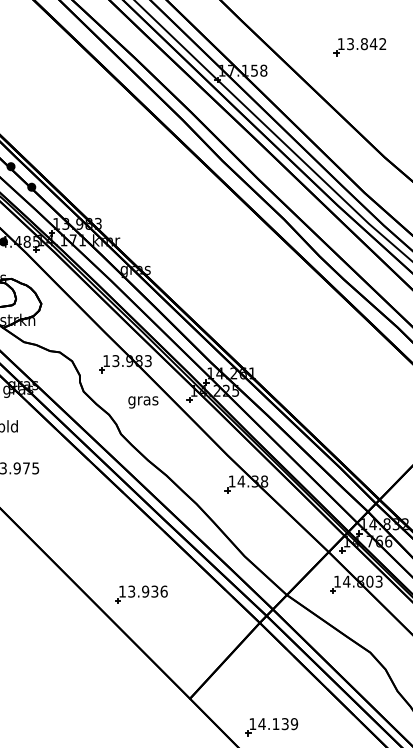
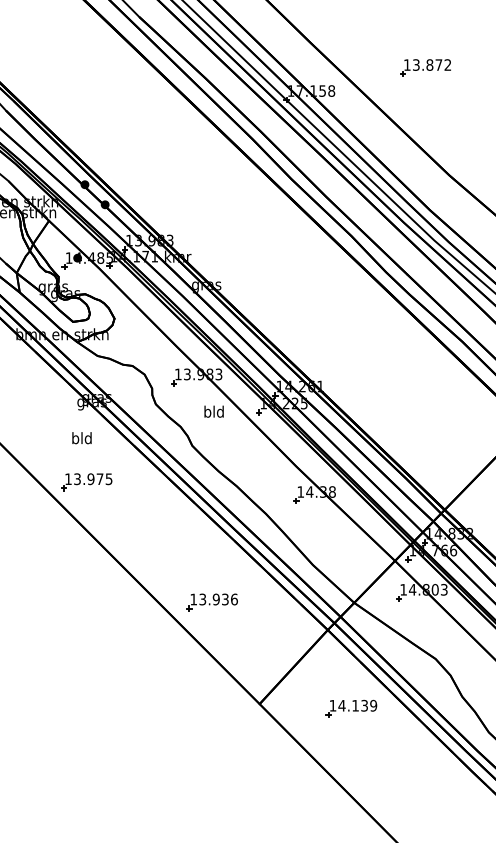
text: (373, 43) -> (438, 64), 13.842 -> 13.872
text: (142, 400) -> (213, 412), gras -> bld
part: (271, 726) -> (351, 708), moved

